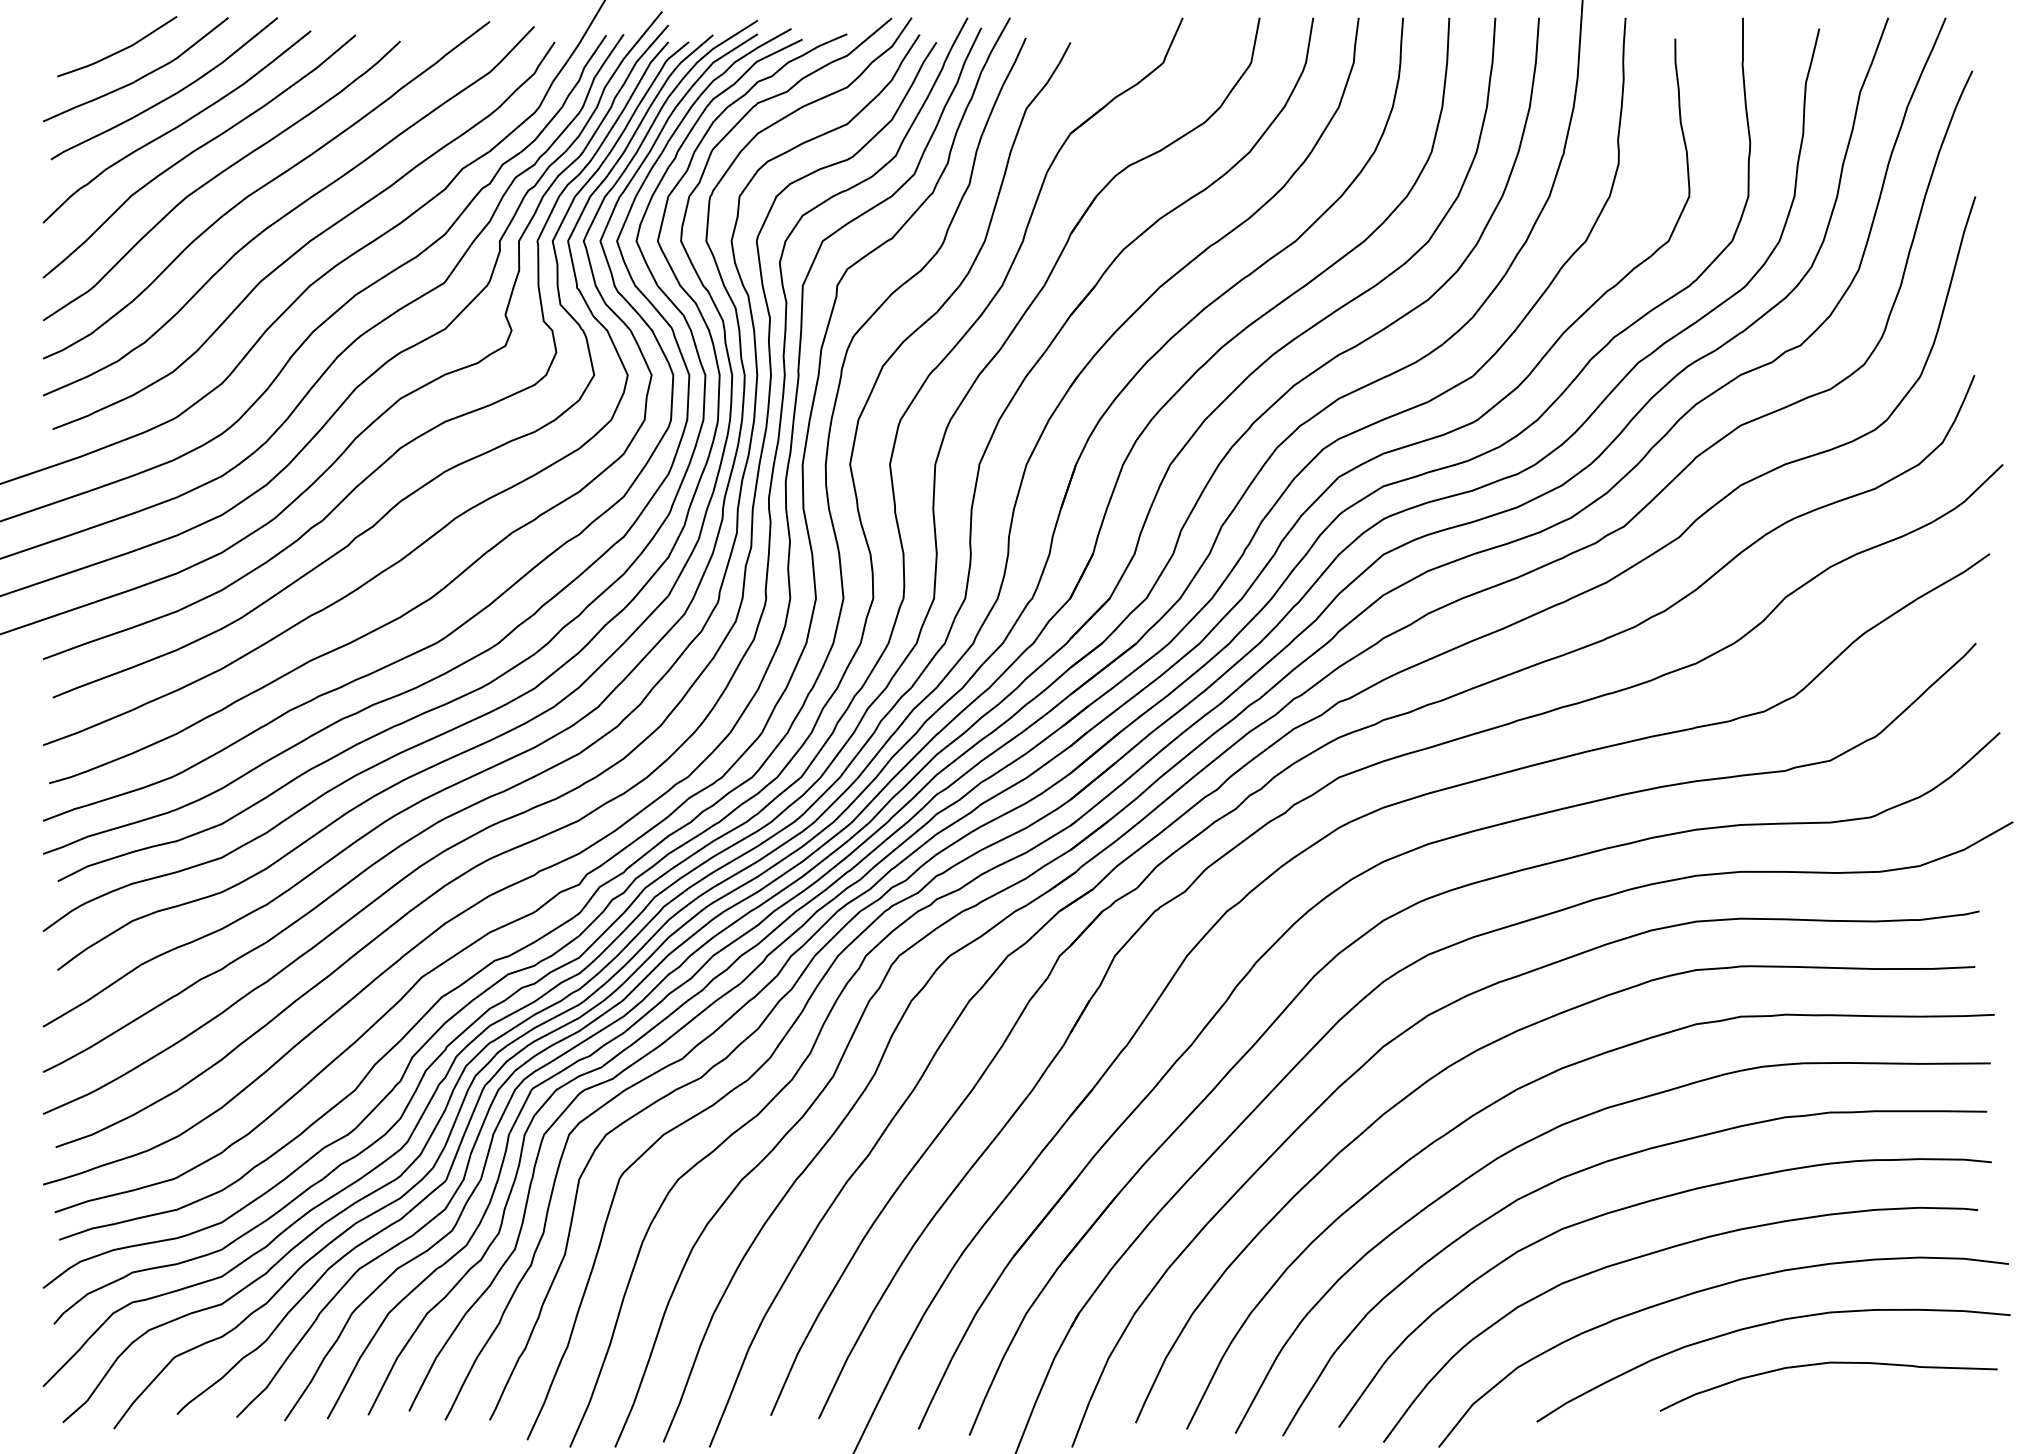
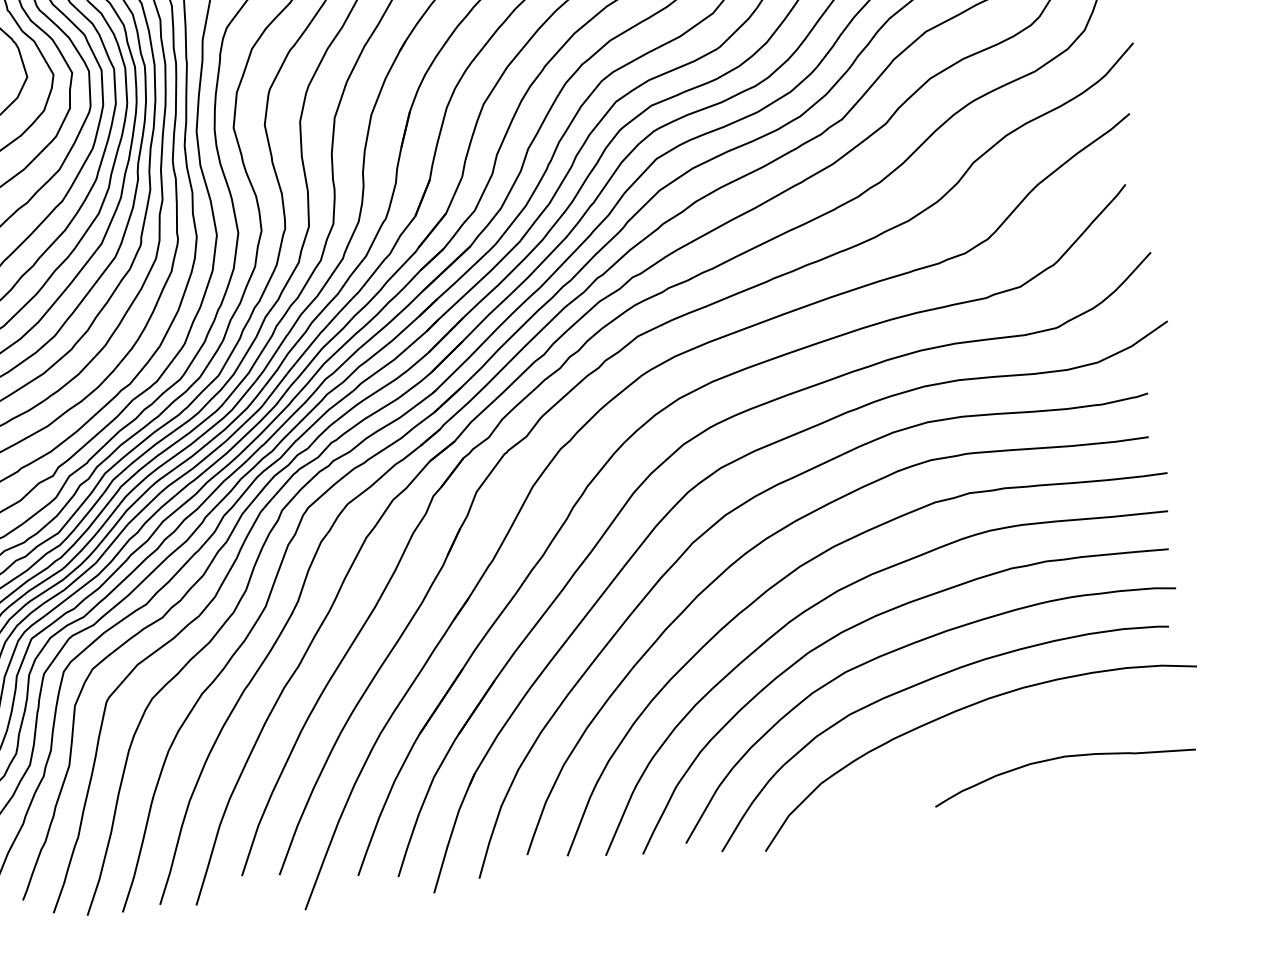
curve: (1763, 1325) -> (1009, 732), removed

